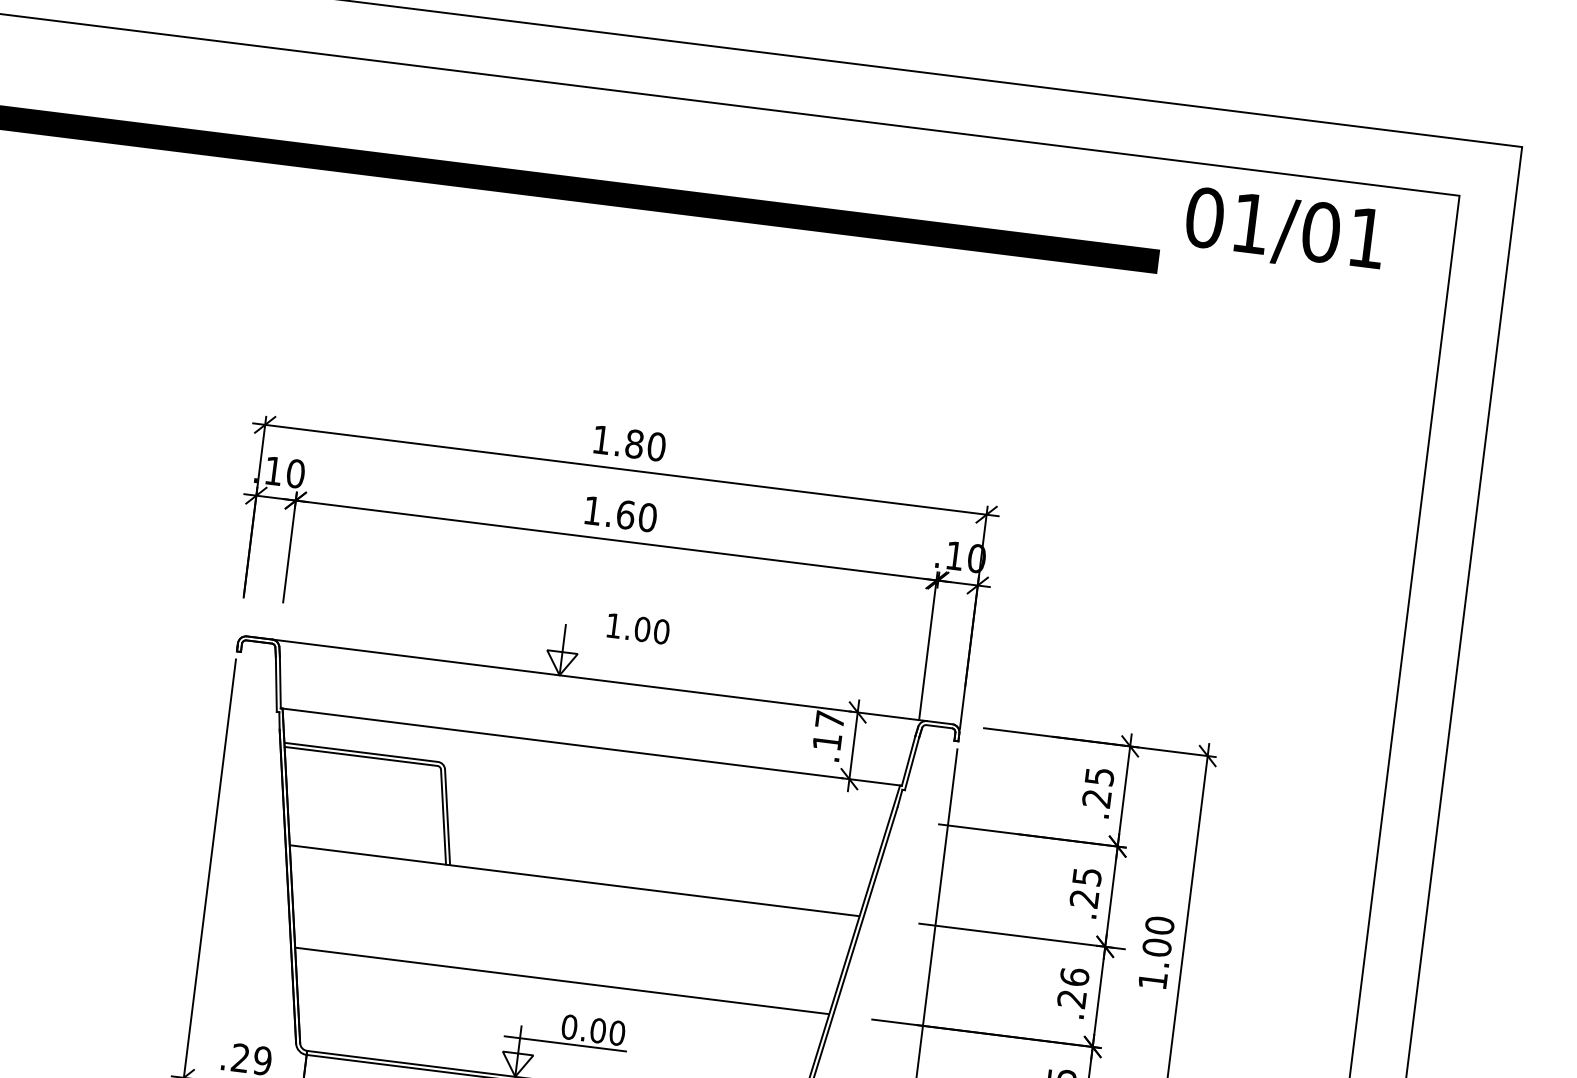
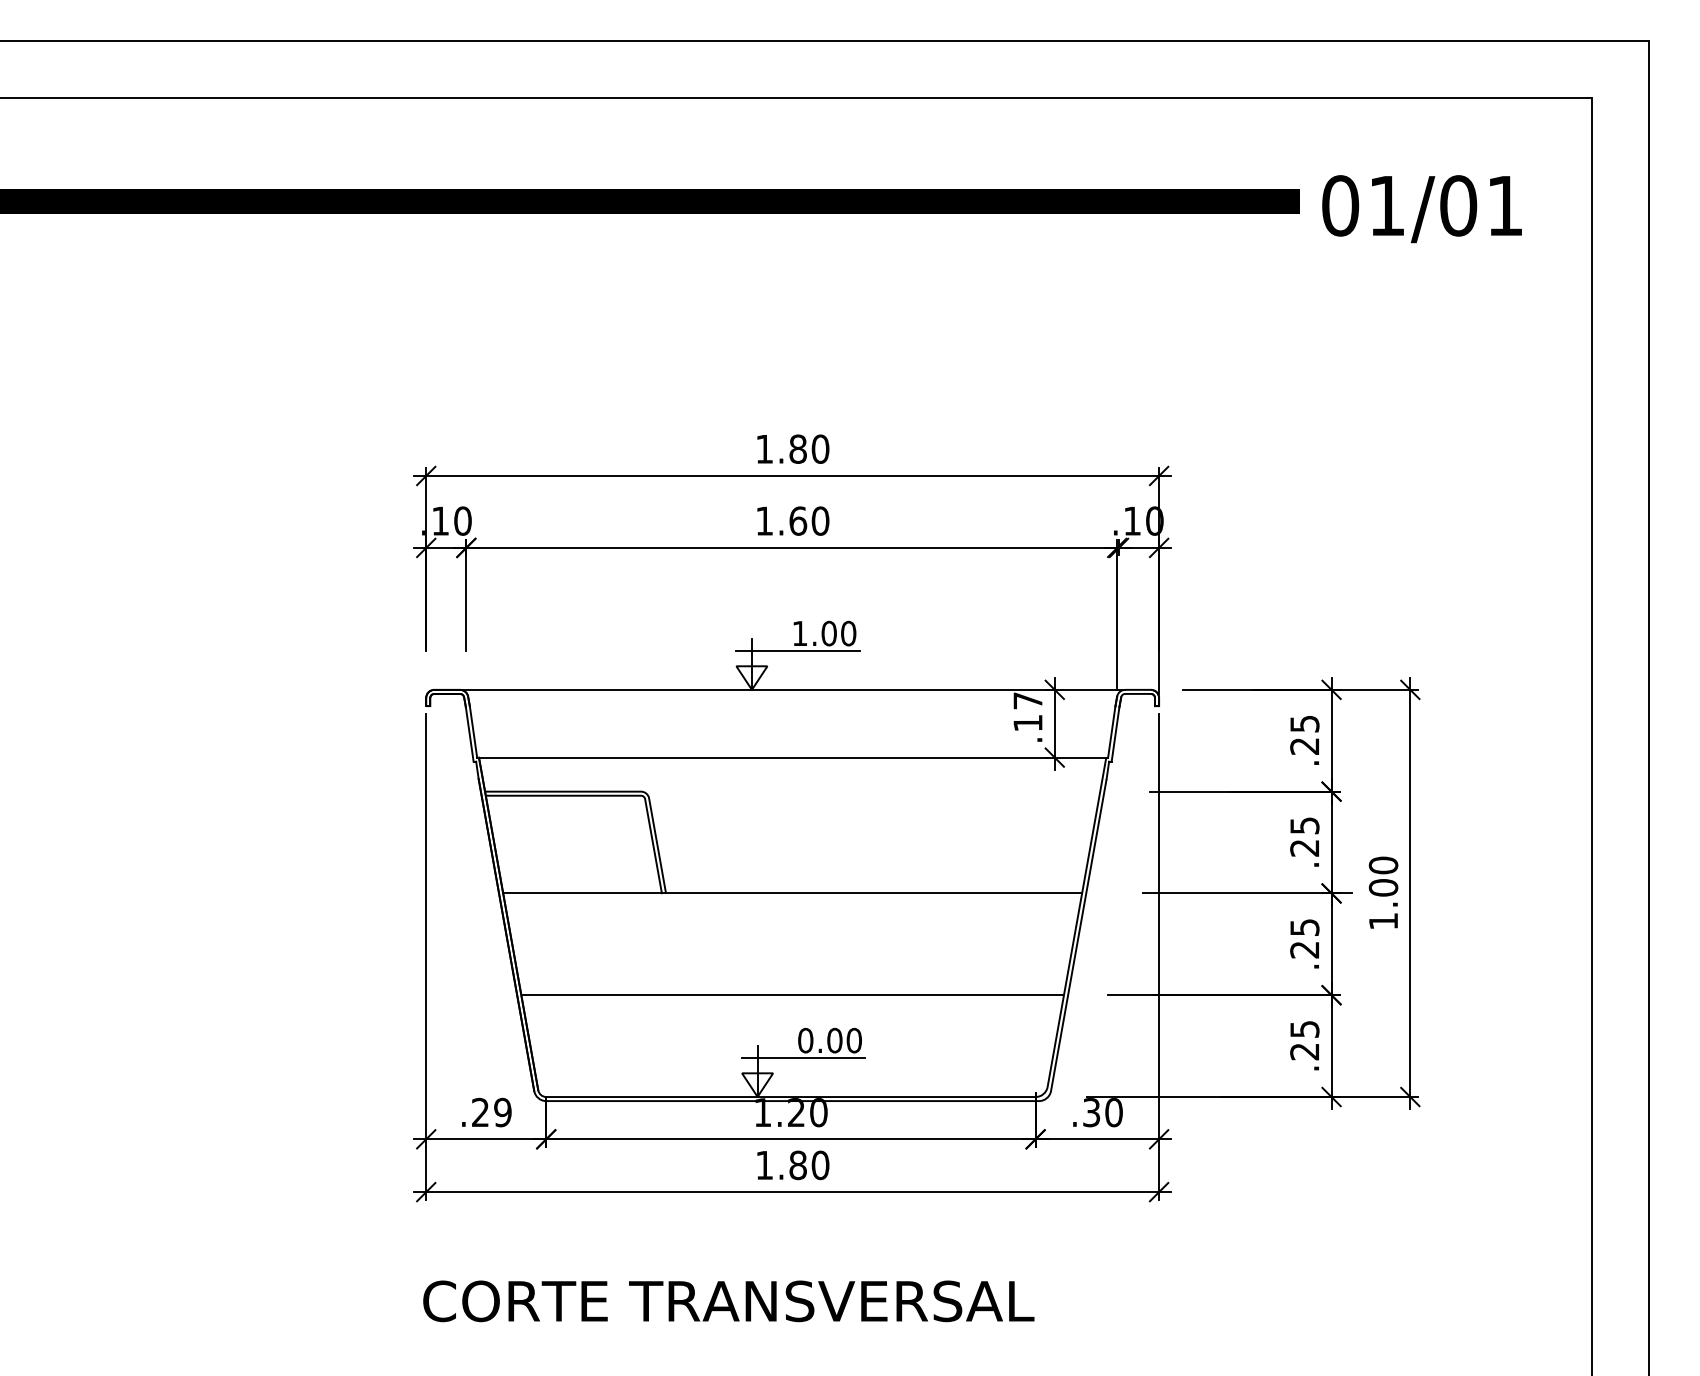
text: (1284, 231) -> (1421, 209), moved
line: (609, 642) -> (797, 650), added
text: (1074, 977) -> (1304, 927), .26 -> .25

